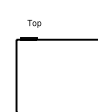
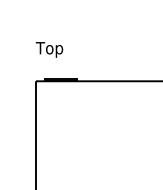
text: (34, 23) -> (49, 49), moved

